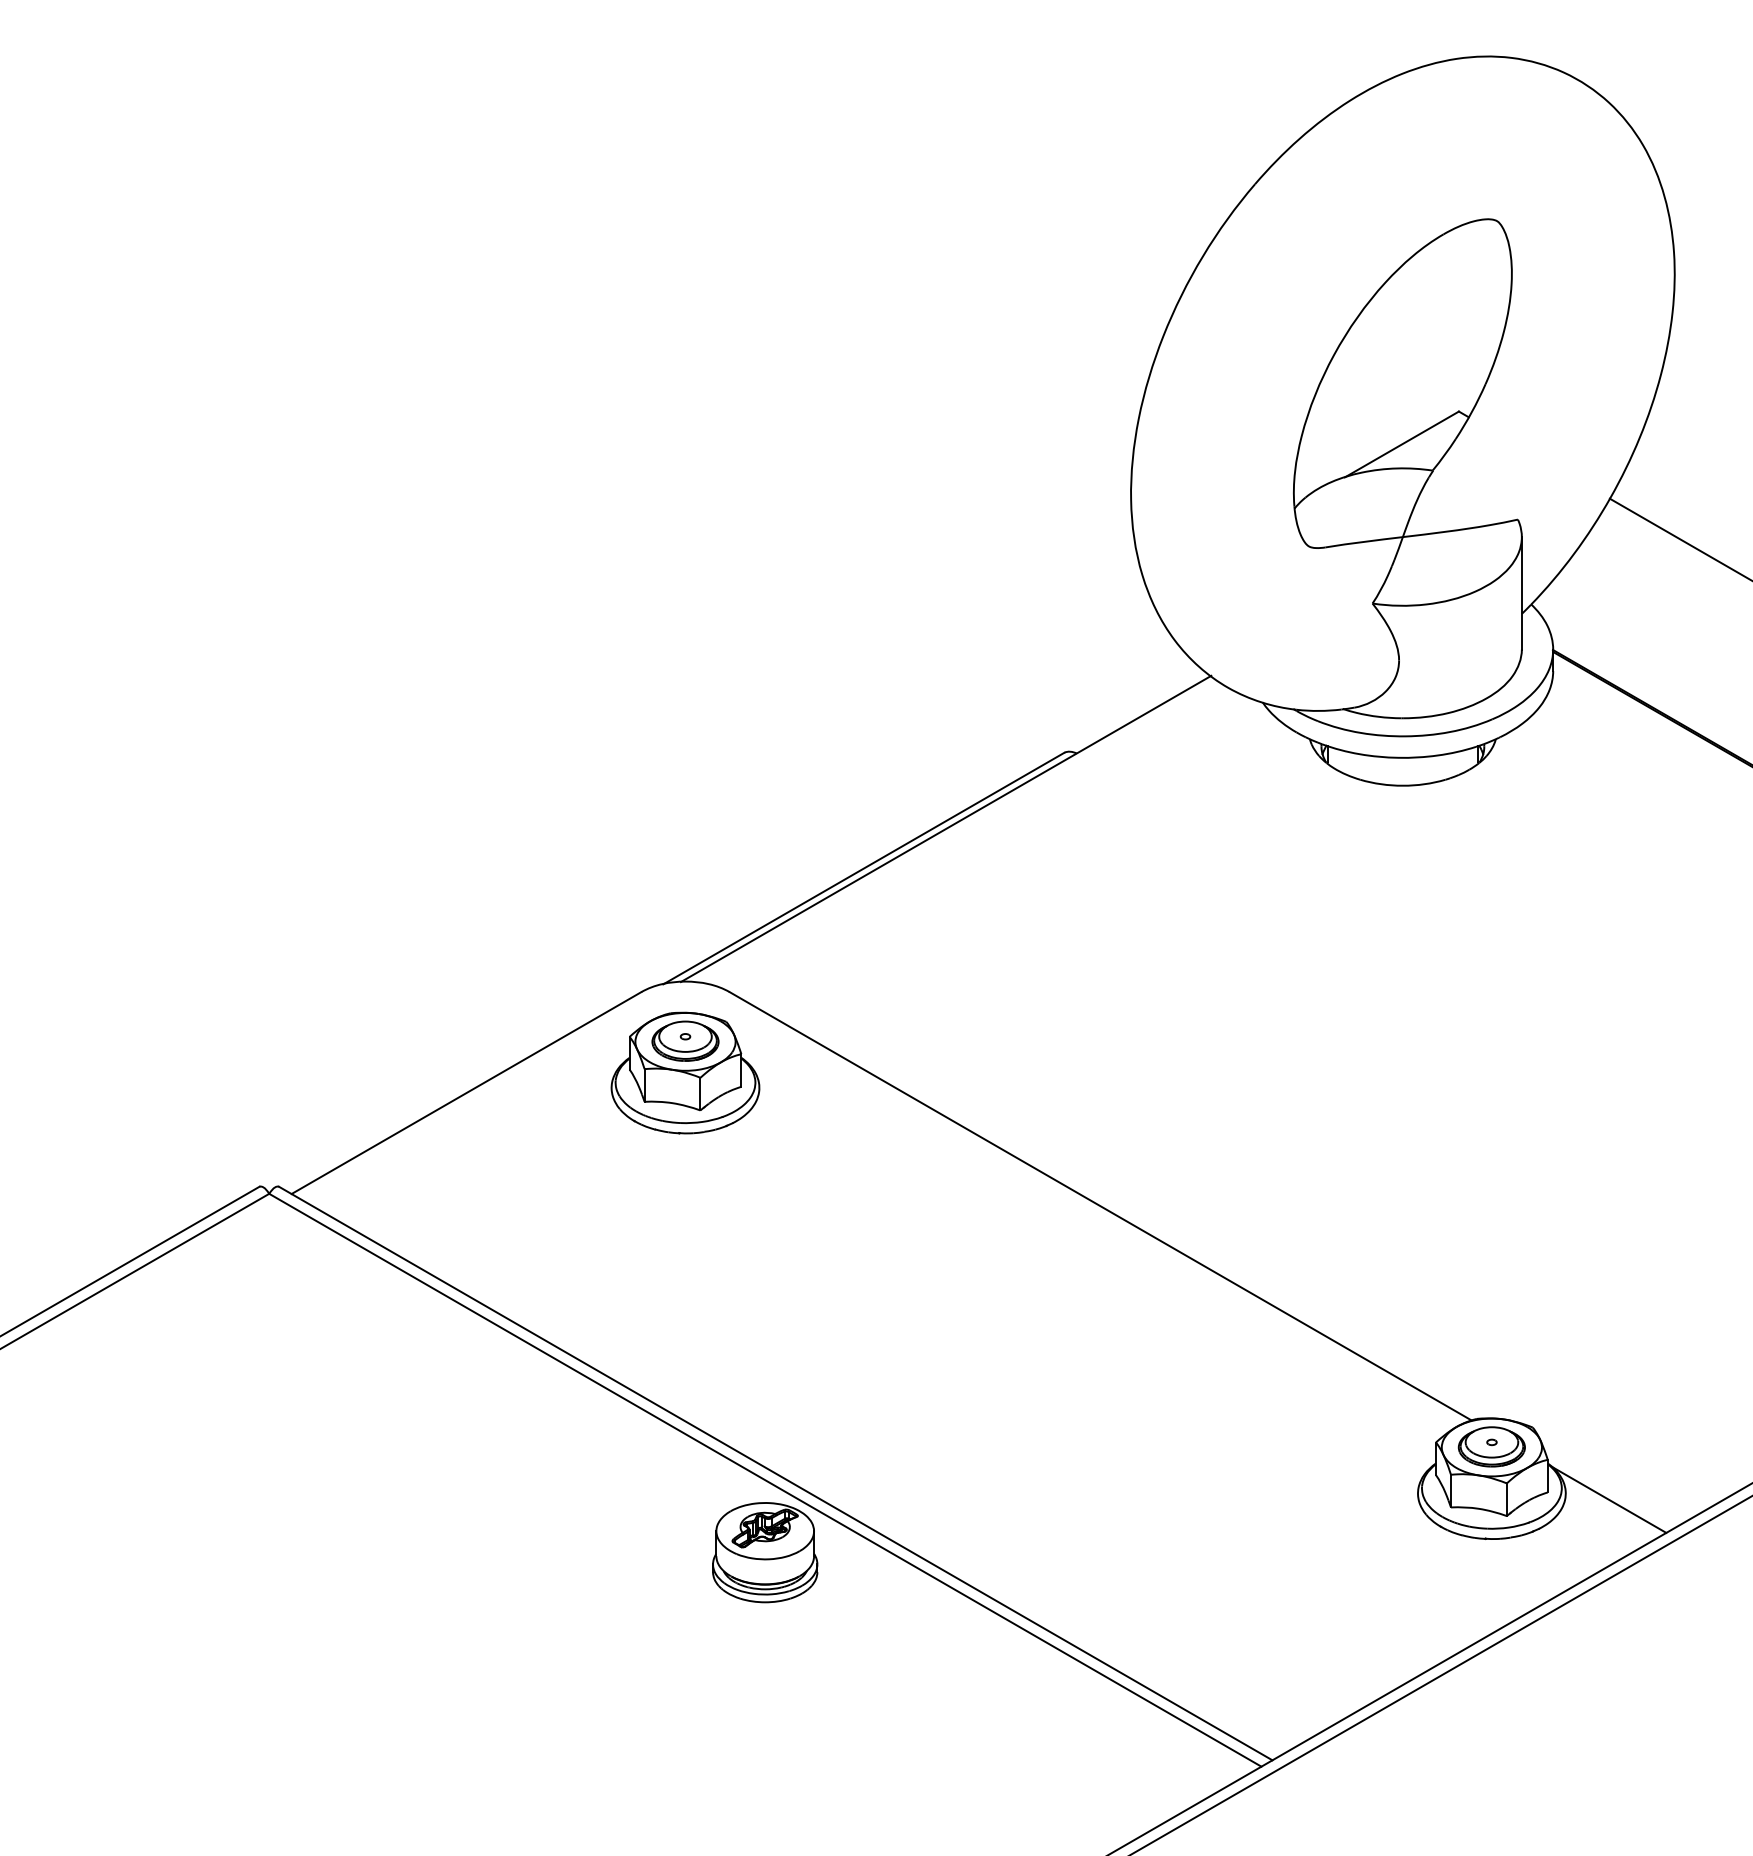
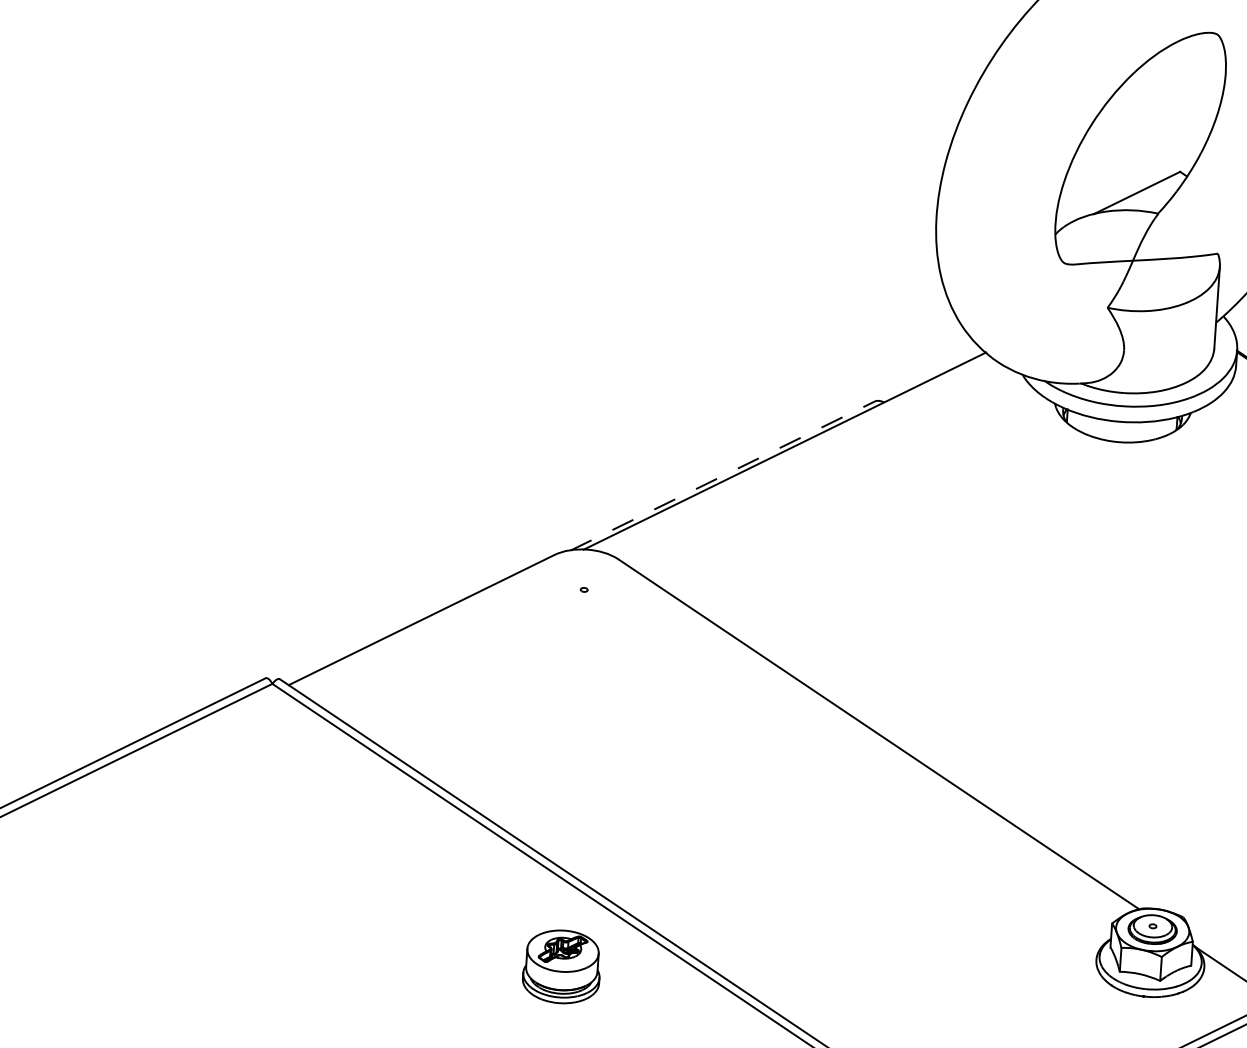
line: (864, 868) -> (723, 475), solid -> dashed
part: (685, 1072) -> (582, 616), removed
part: (765, 1552) -> (562, 966), moved

